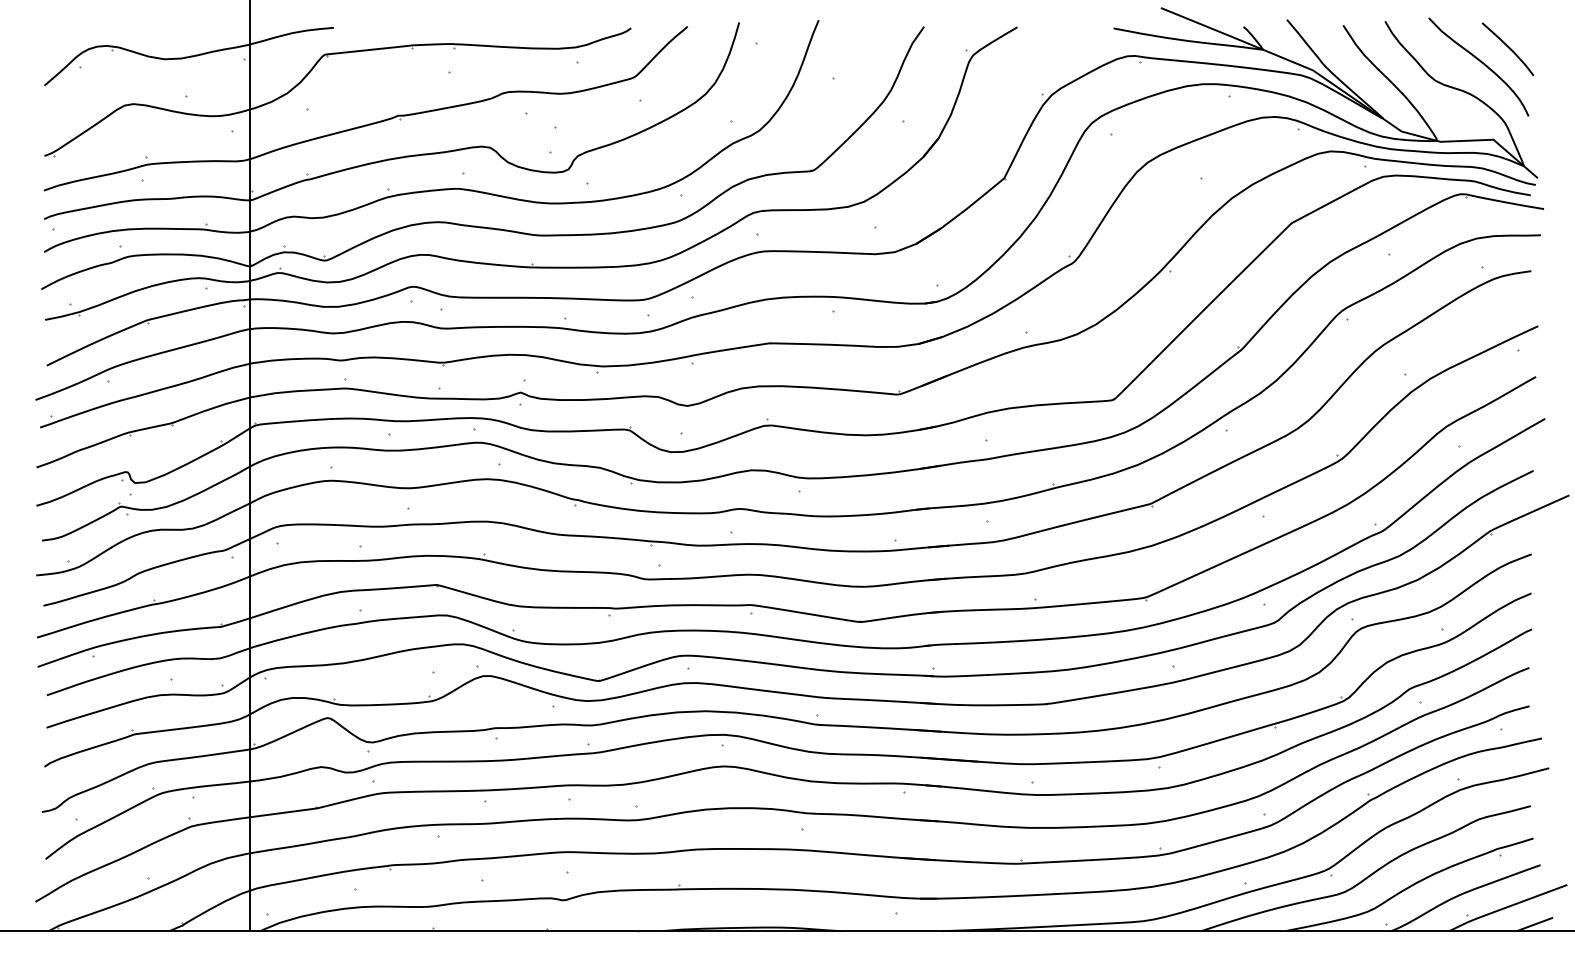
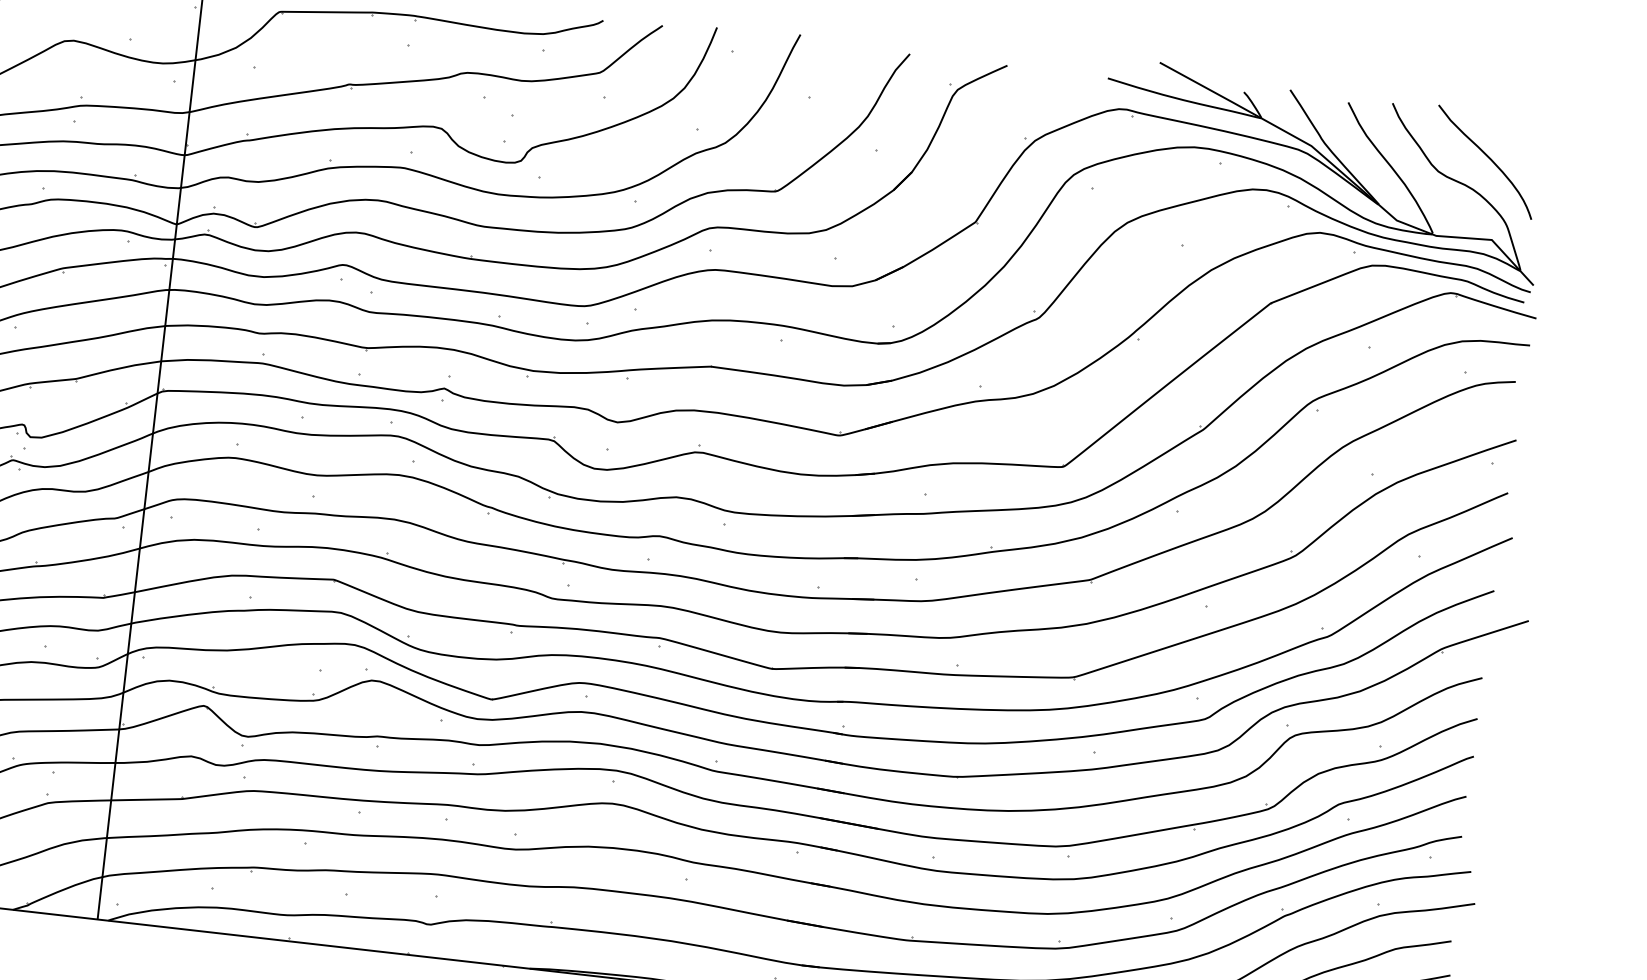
line: (1507, 47) -> (1517, 145), removed

